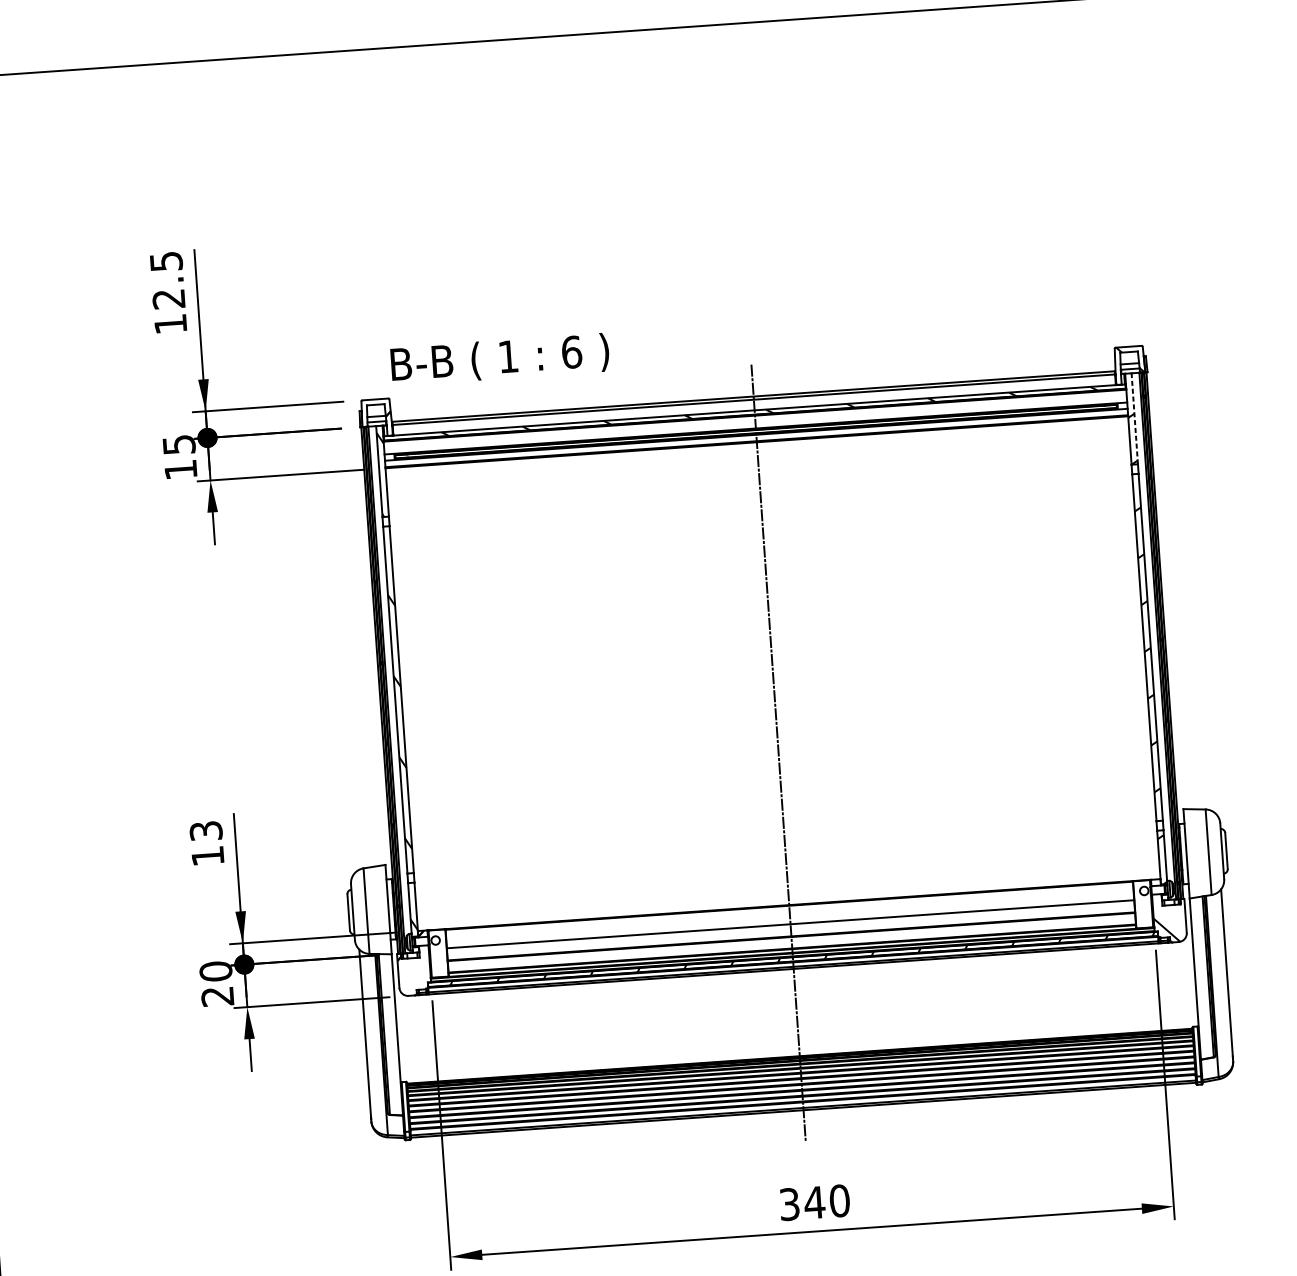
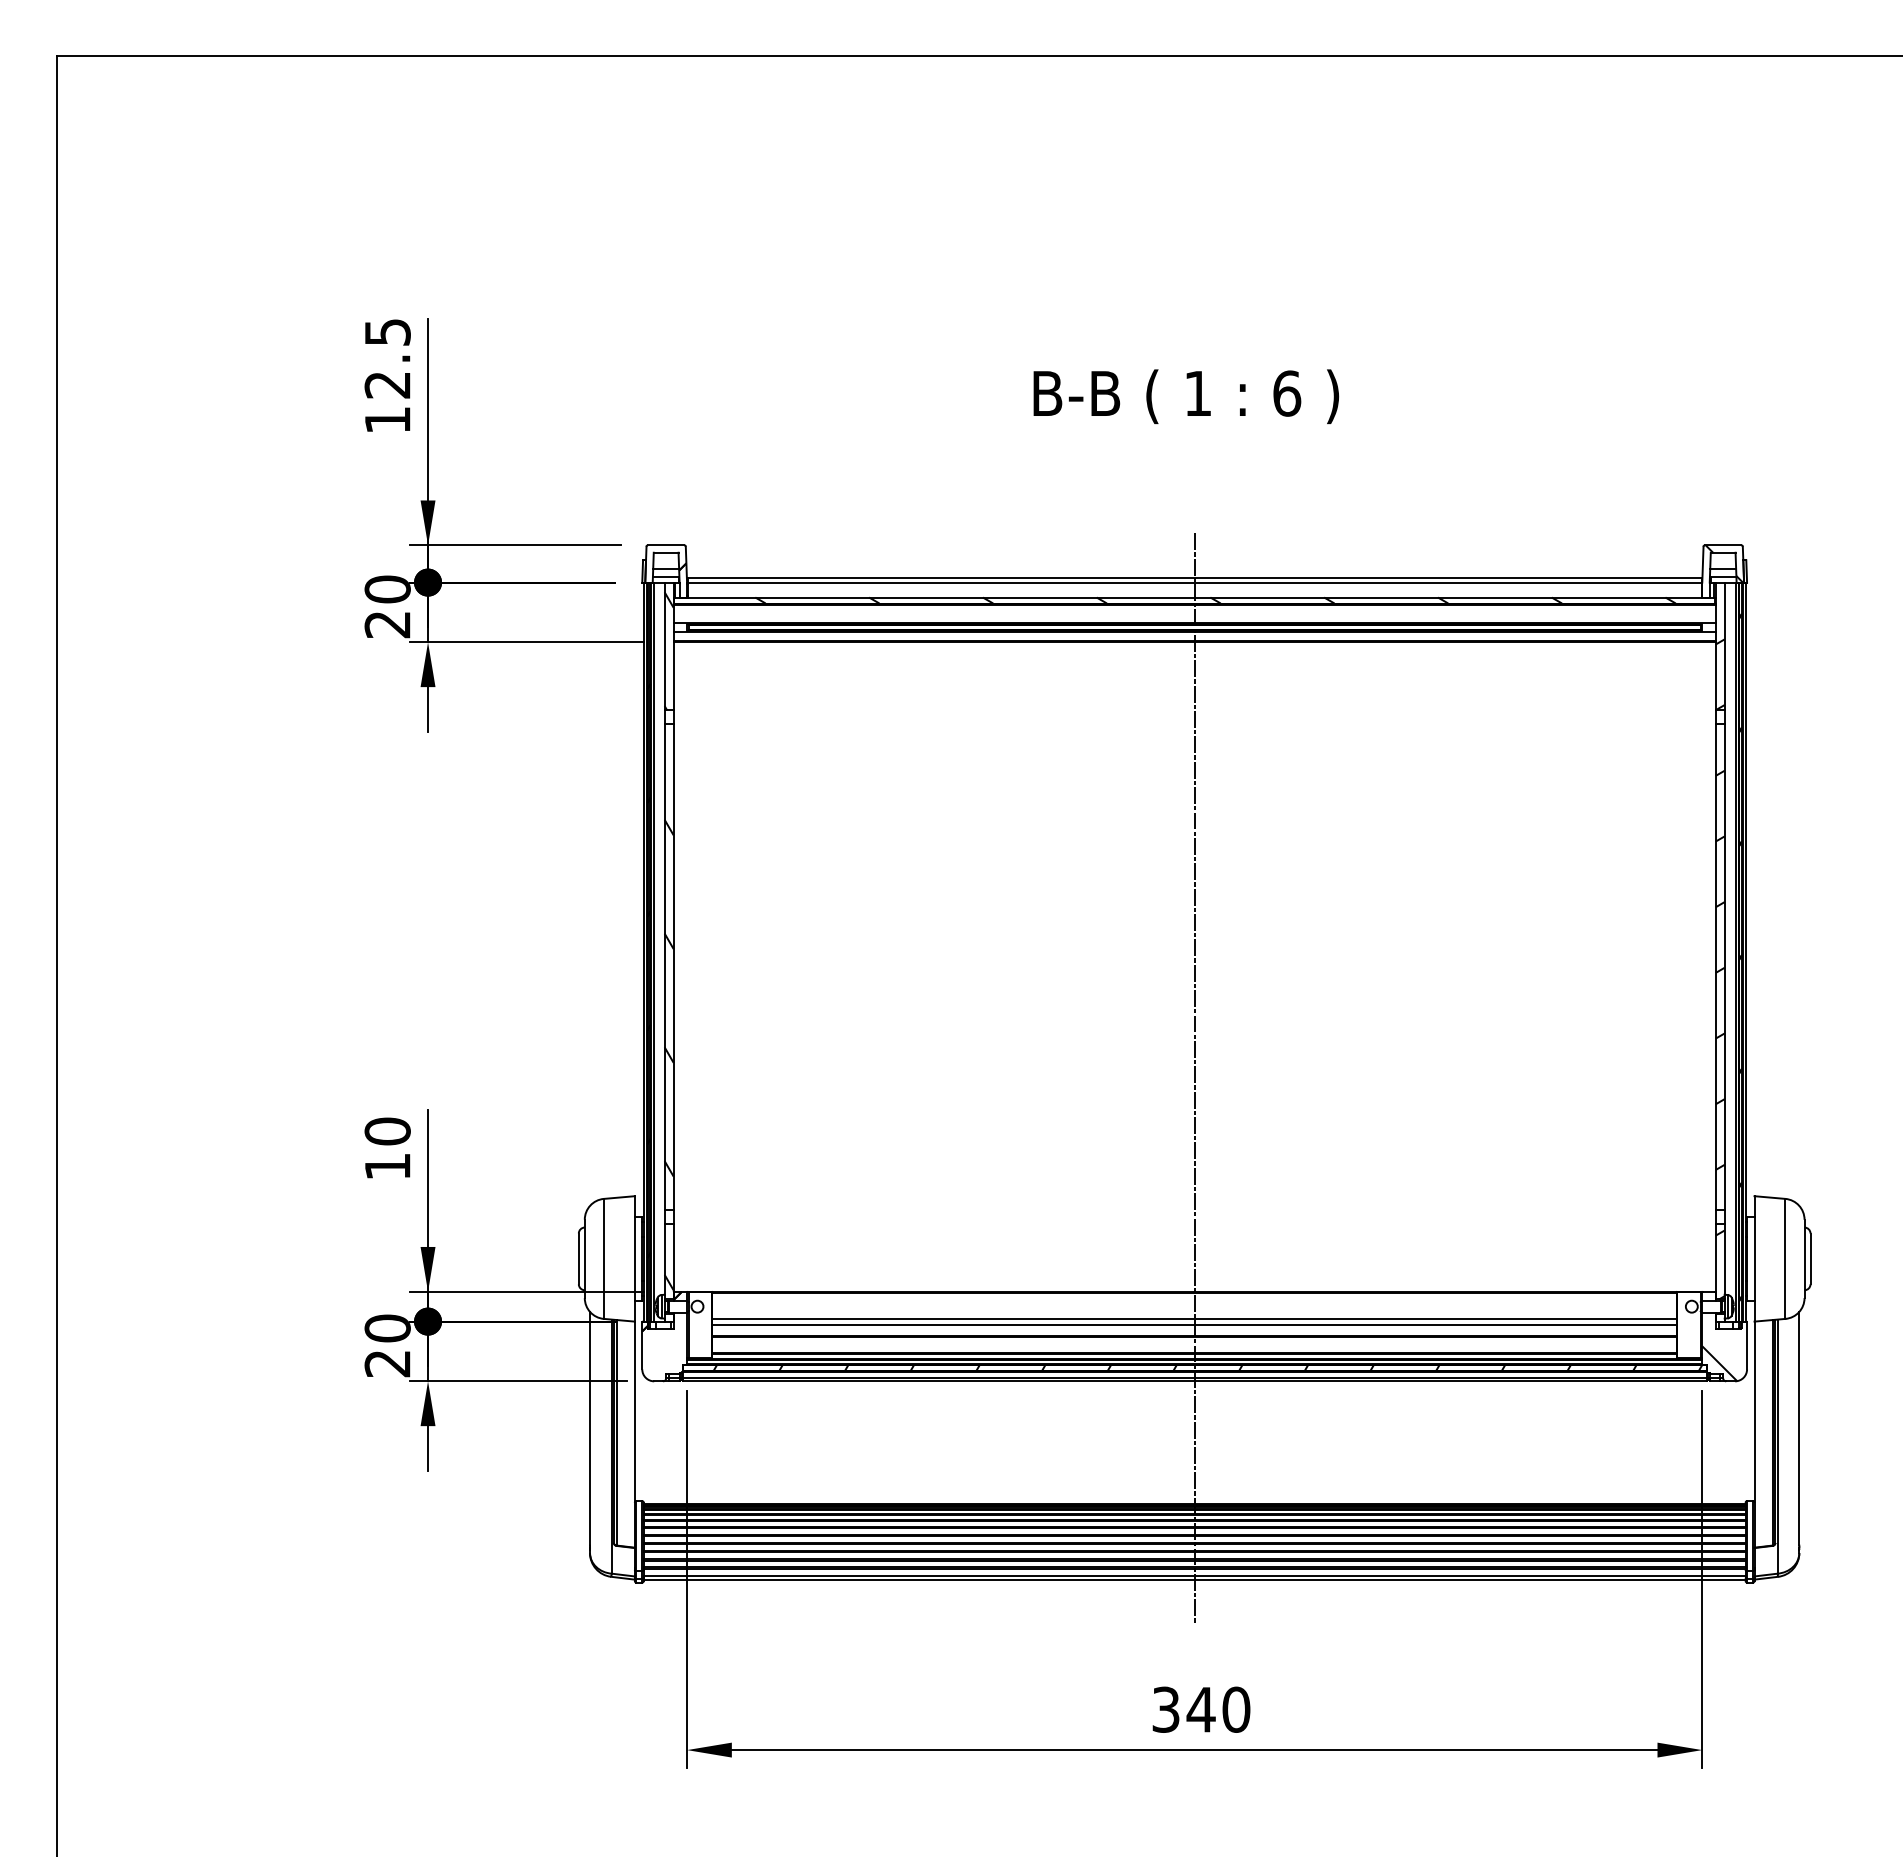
text: (500, 359) -> (1186, 396), moved
line: (1134, 418) -> (1724, 646), dashed -> solid
text: (179, 456) -> (387, 606), 15 -> 20
text: (206, 831) -> (387, 1131), 13 -> 10
line: (790, 928) -> (1194, 1324), added

